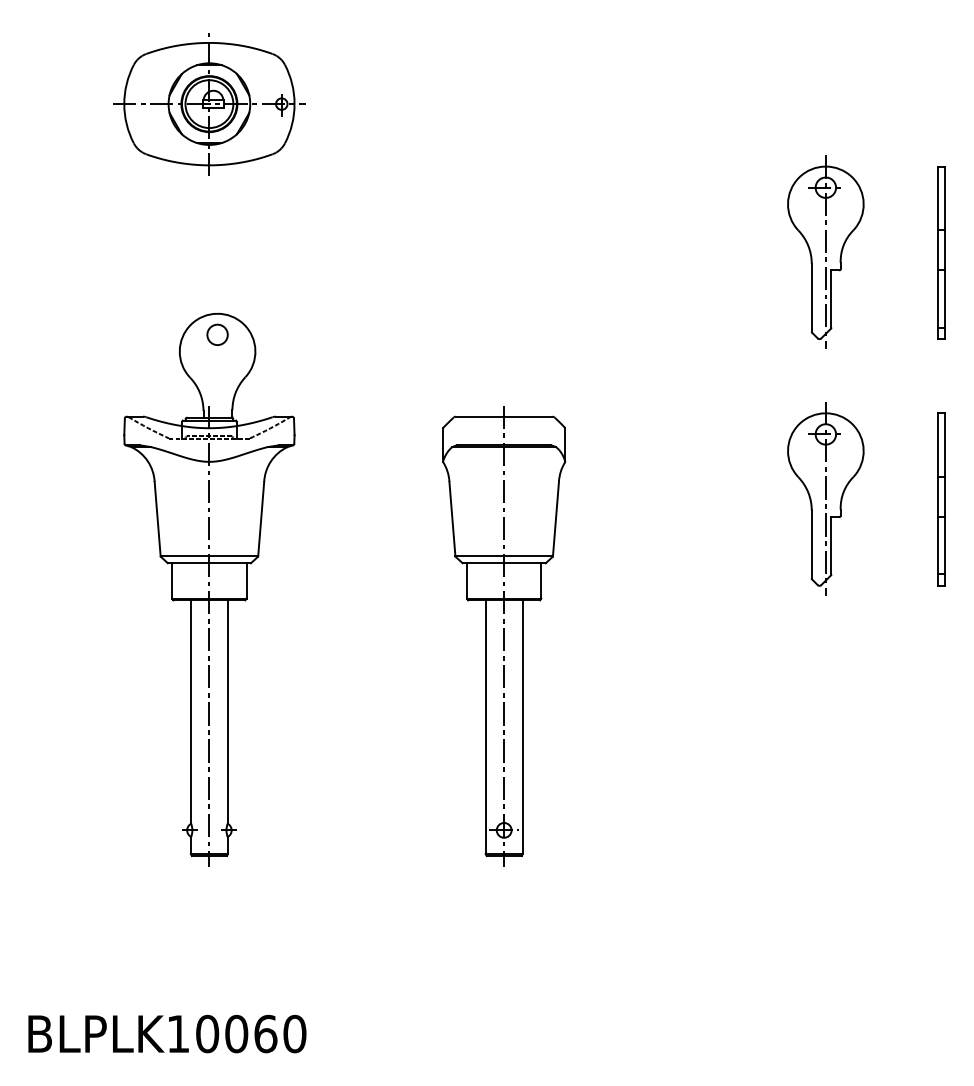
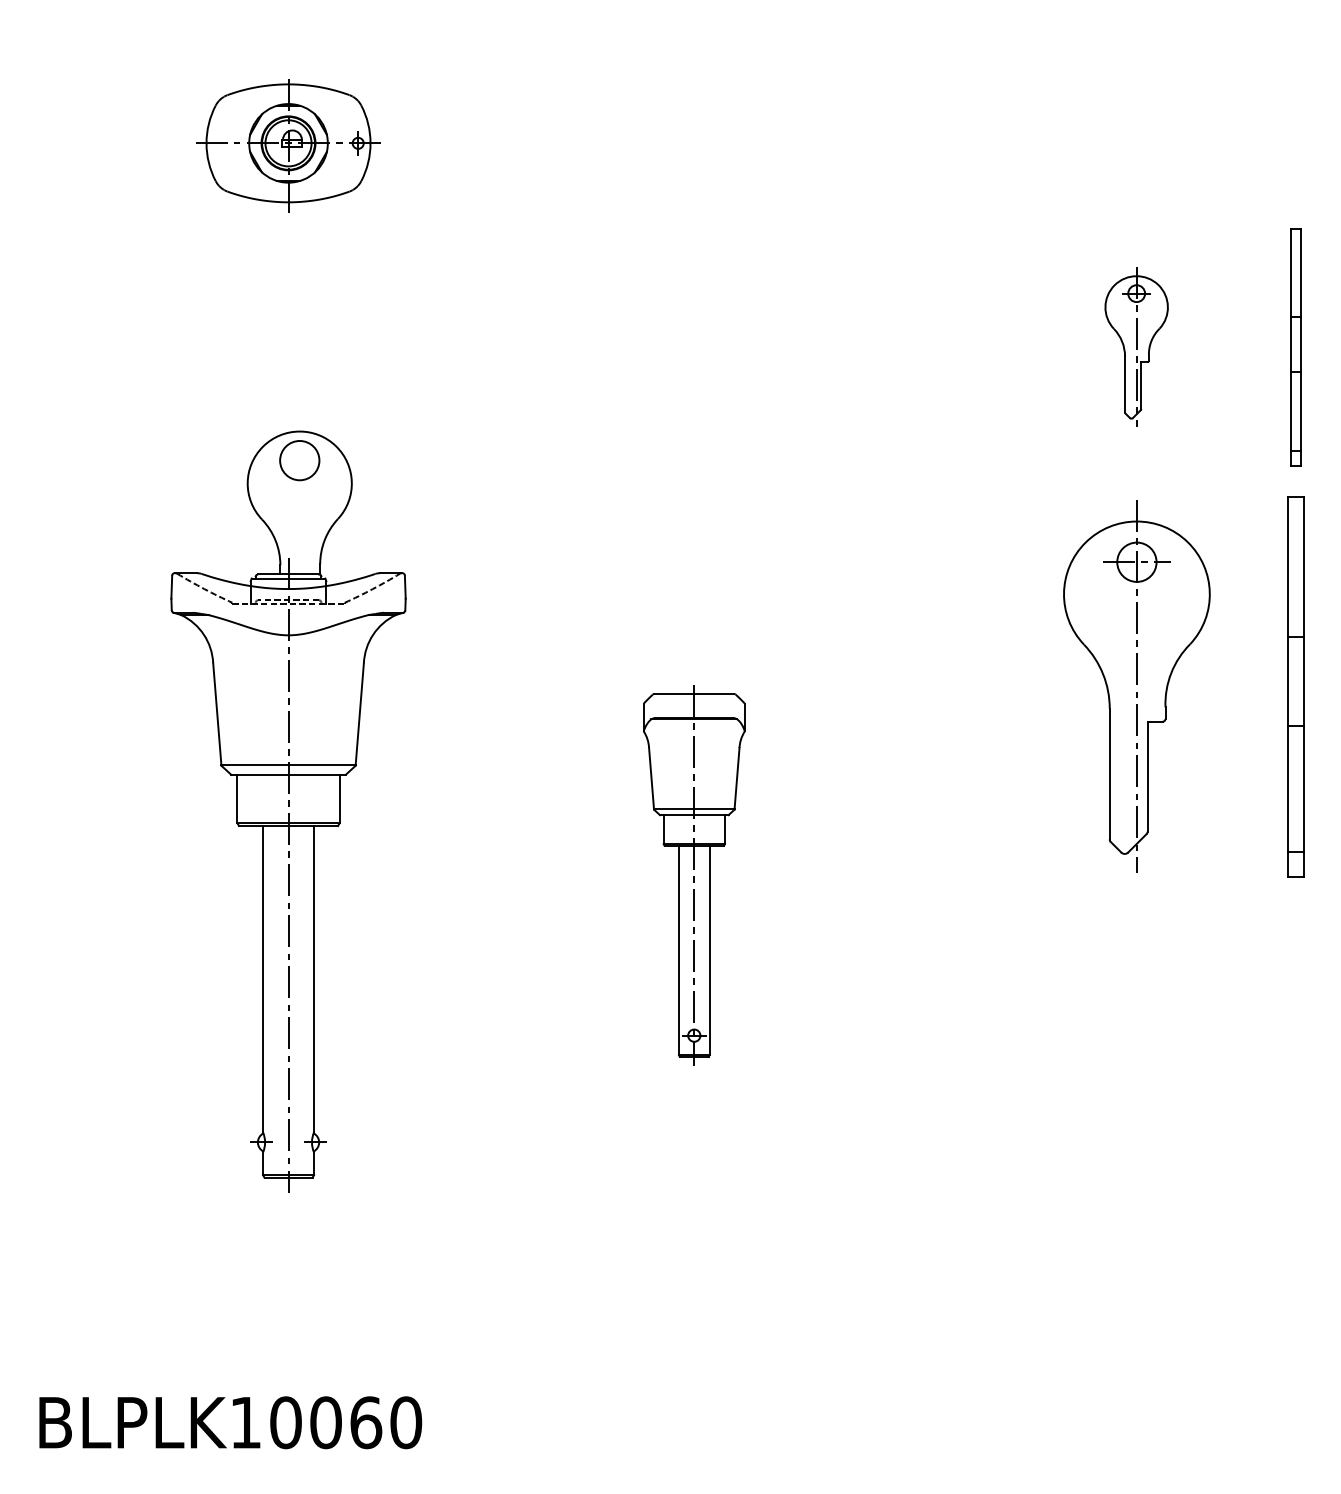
part: (209, 104) -> (288, 143), size x0.7
part: (825, 251) -> (1136, 346), size x0.6
circle: (217, 334) -> (299, 460), size x1.4
part: (825, 498) -> (1136, 685), size x1.4
part: (941, 499) -> (1295, 687), size x1.6
part: (504, 636) -> (694, 875), size x0.6

